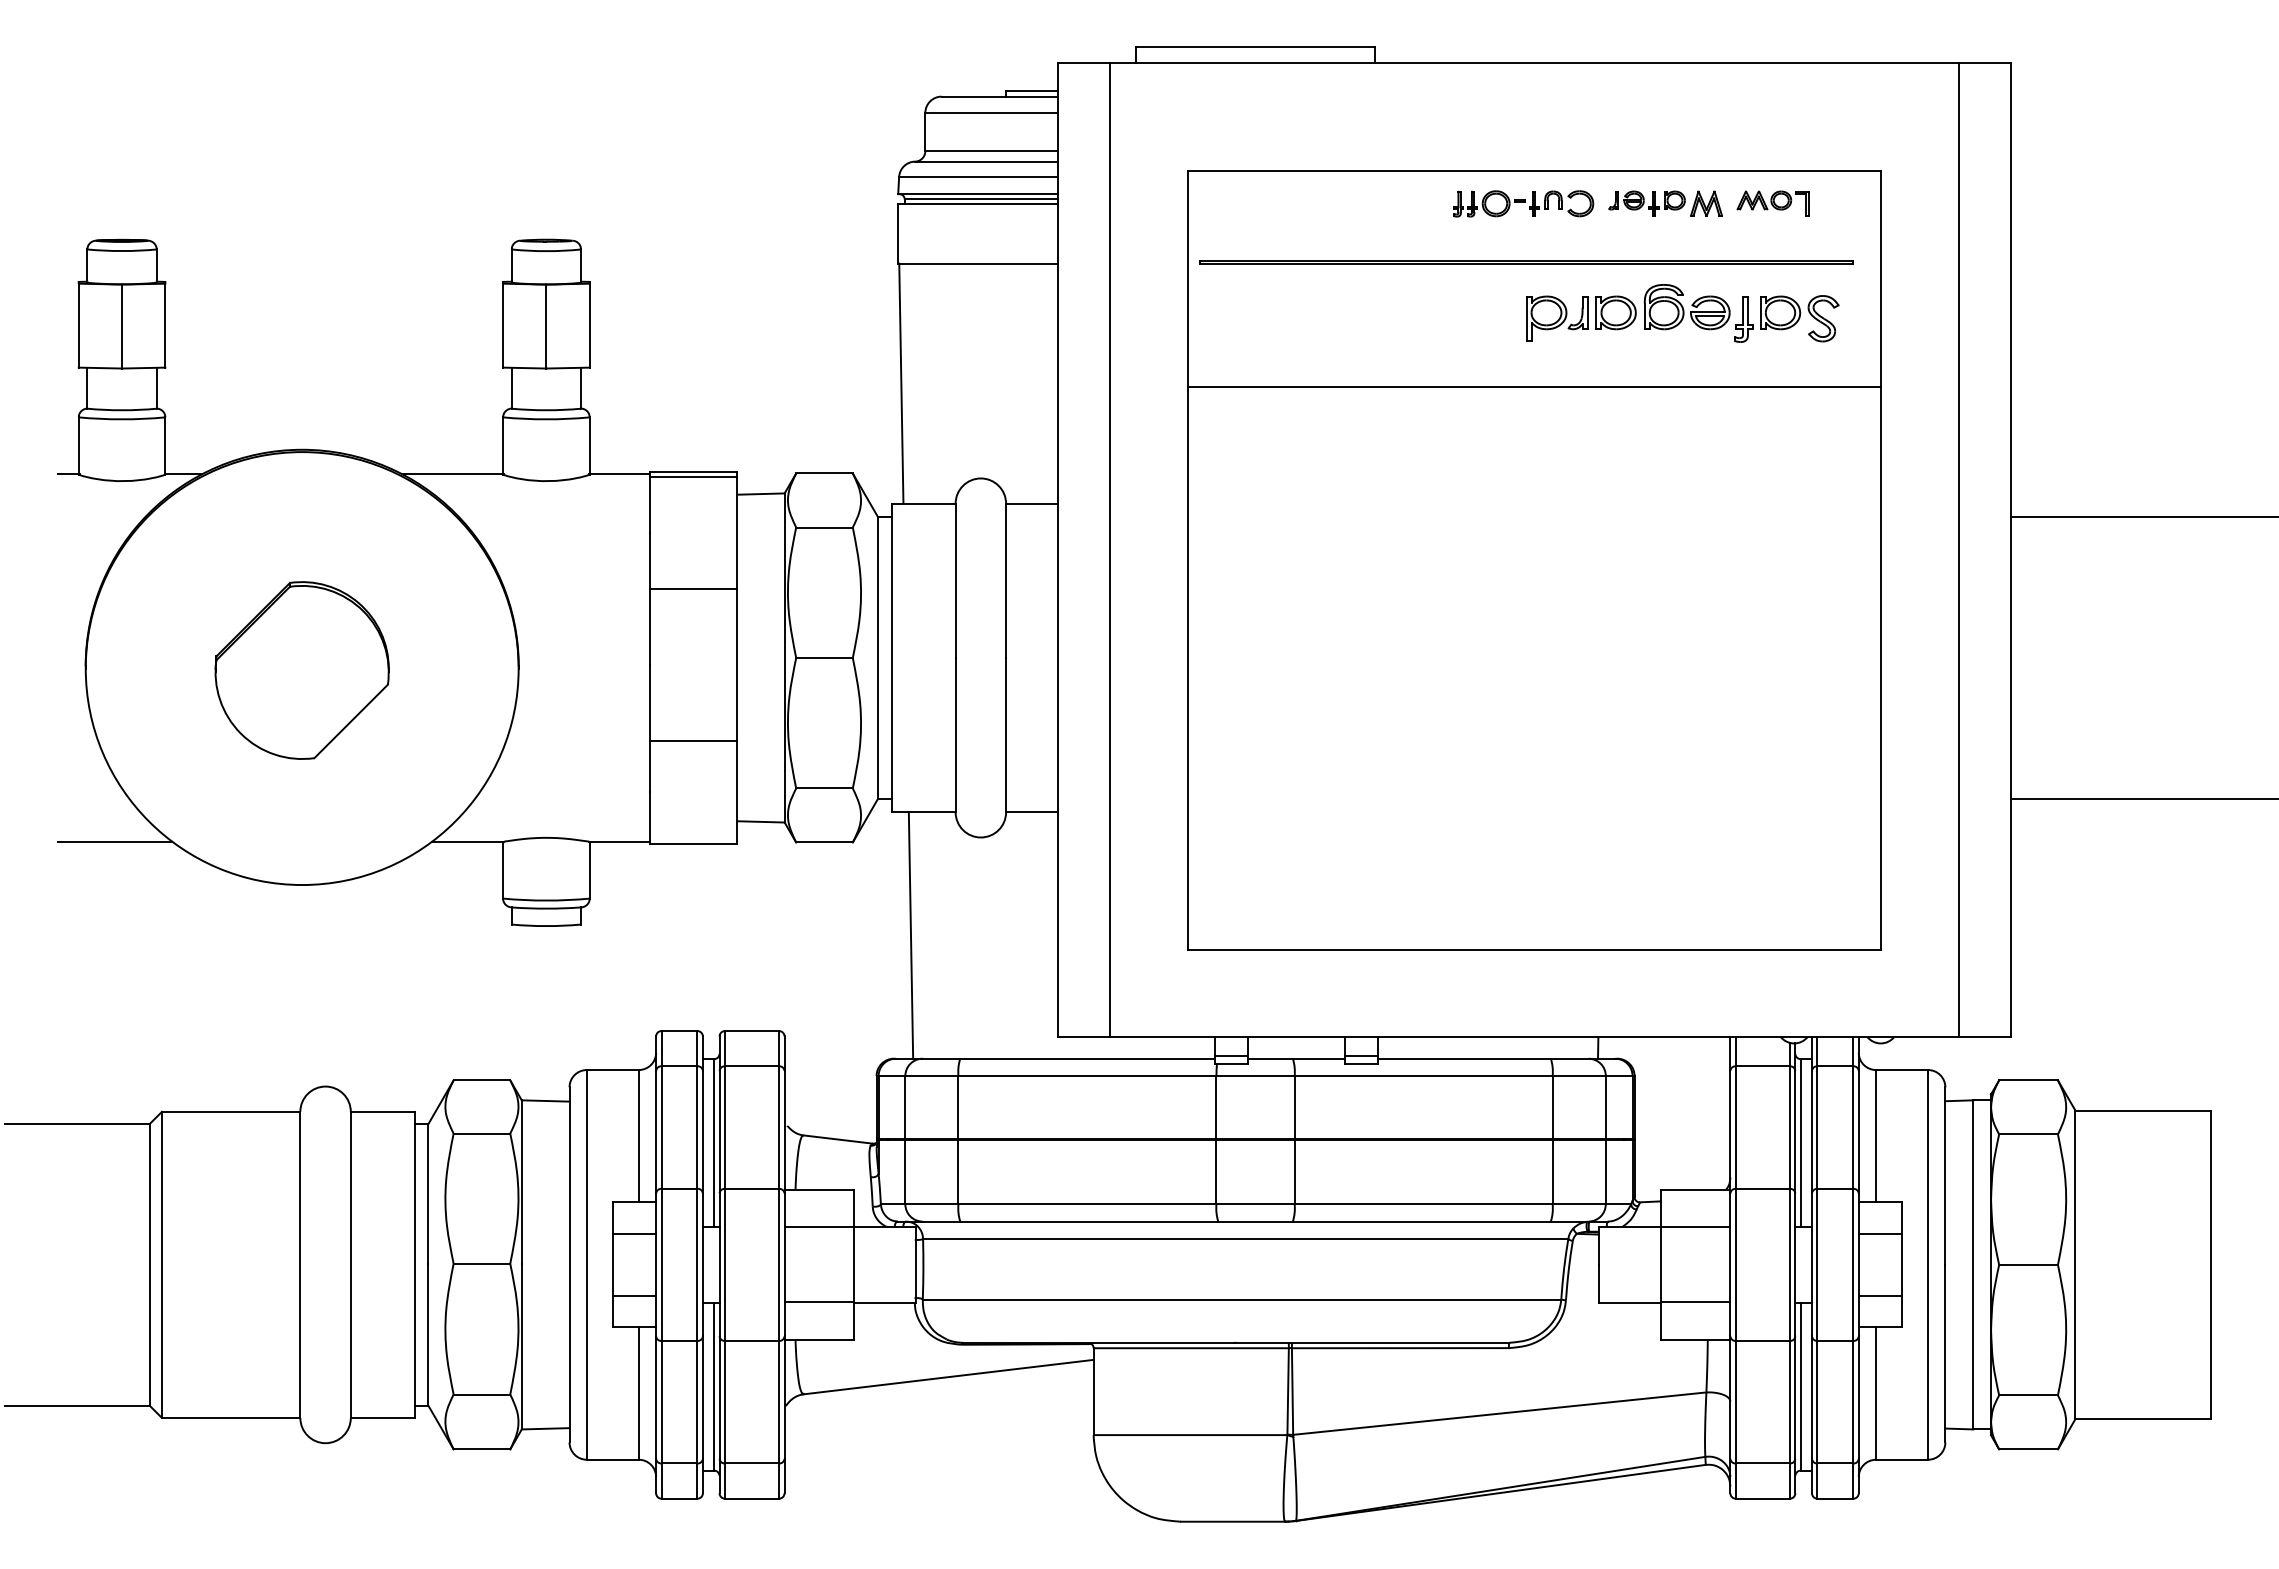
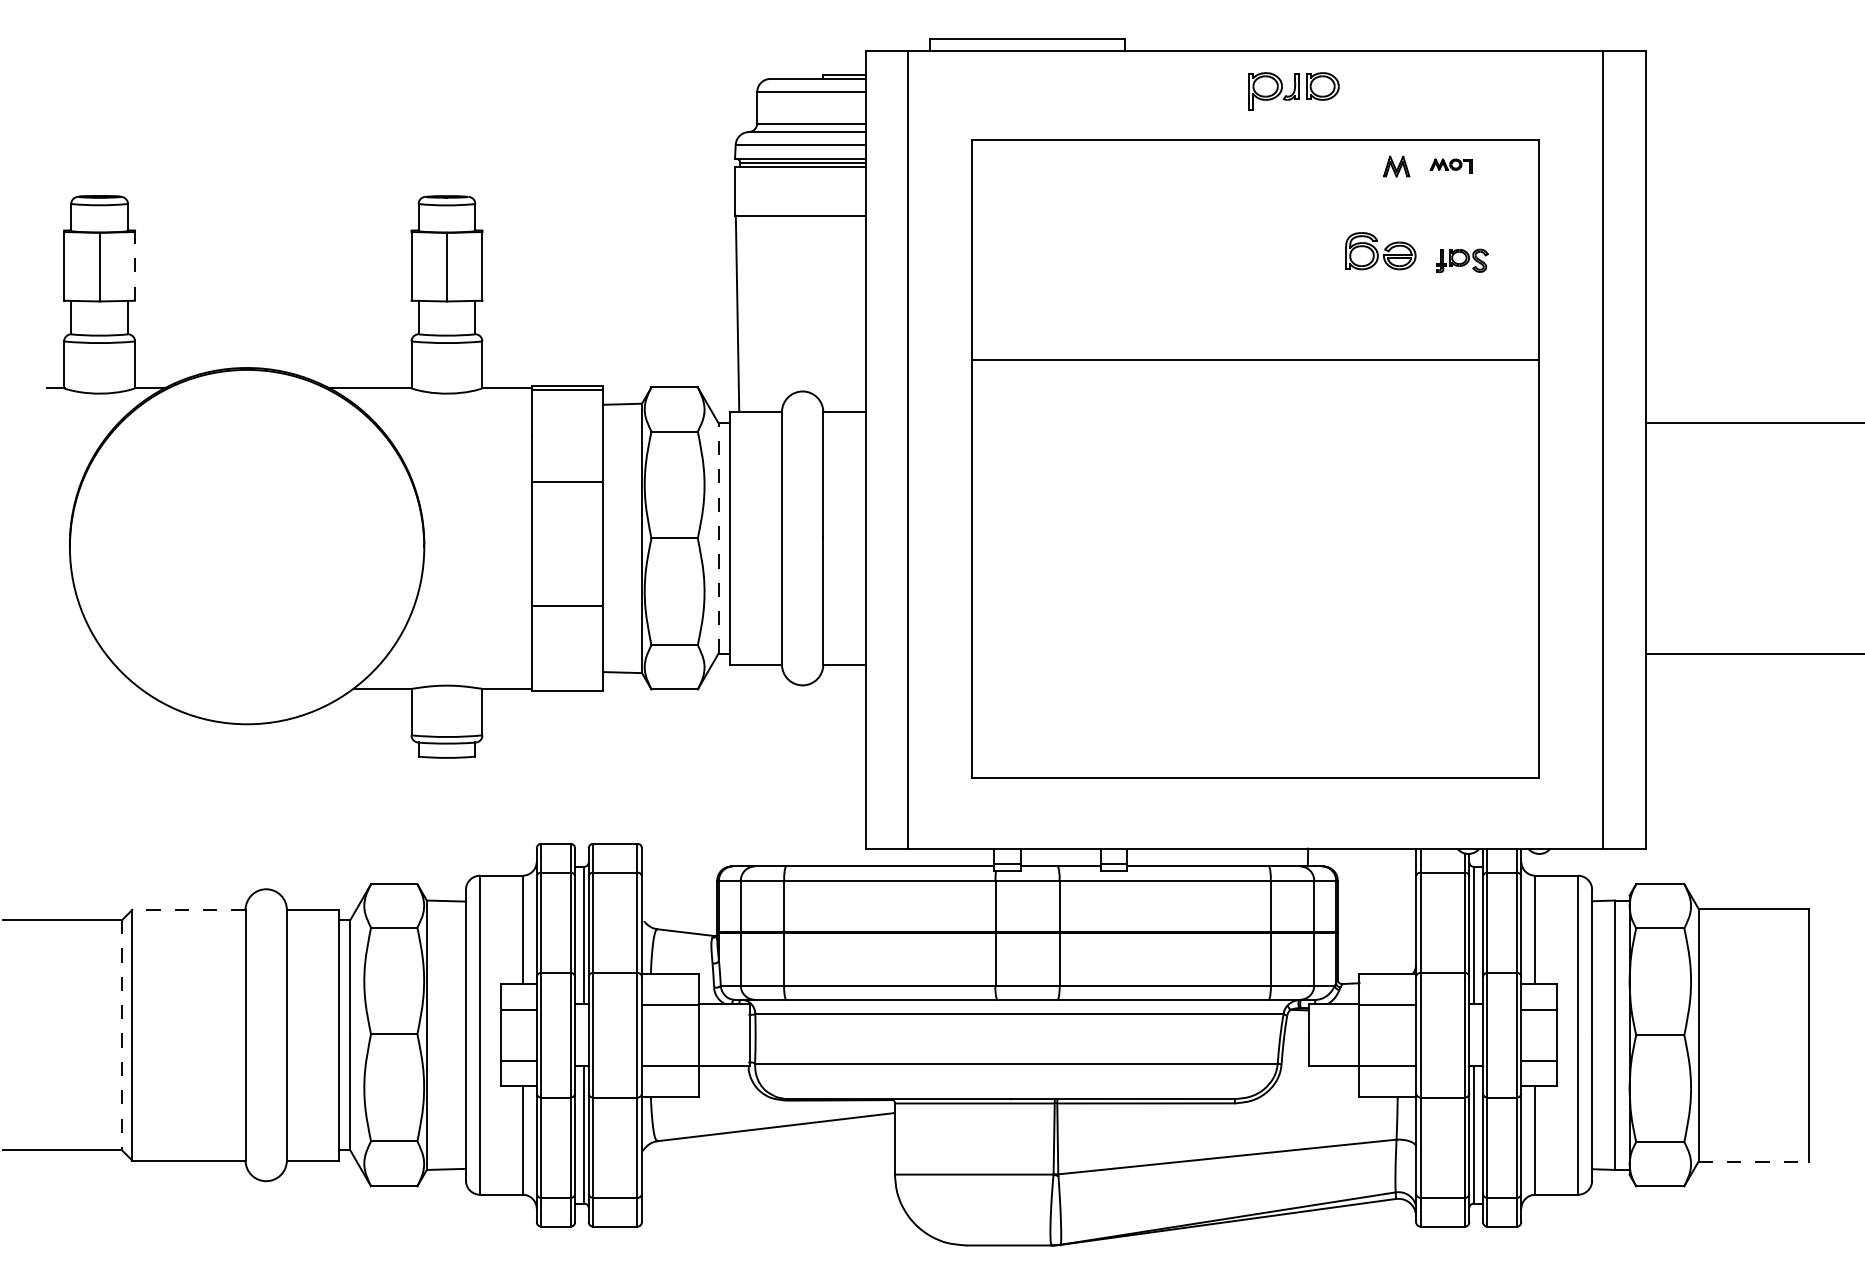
part: (1523, 203) -> (1246, 166), removed
part: (1646, 203) -> (1347, 166), removed
part: (1772, 203) -> (1450, 166), size x0.7
line: (1526, 261) -> (1249, 213), removed
part: (1581, 318) -> (1294, 91), moved
part: (1786, 318) -> (1462, 260), size x0.6
line: (165, 325) -> (135, 266), solid -> dashed
line: (1534, 387) -> (1255, 359), moved
line: (878, 657) -> (718, 538), solid -> dashed
part: (301, 670) -> (246, 548), removed
line: (114, 841) -> (93, 688), removed
line: (910, 935) -> (745, 765), removed
line: (230, 1111) -> (188, 909), solid -> dashed
line: (149, 1264) -> (122, 1034), solid -> dashed
line: (2143, 1419) -> (1754, 1161), solid -> dashed

